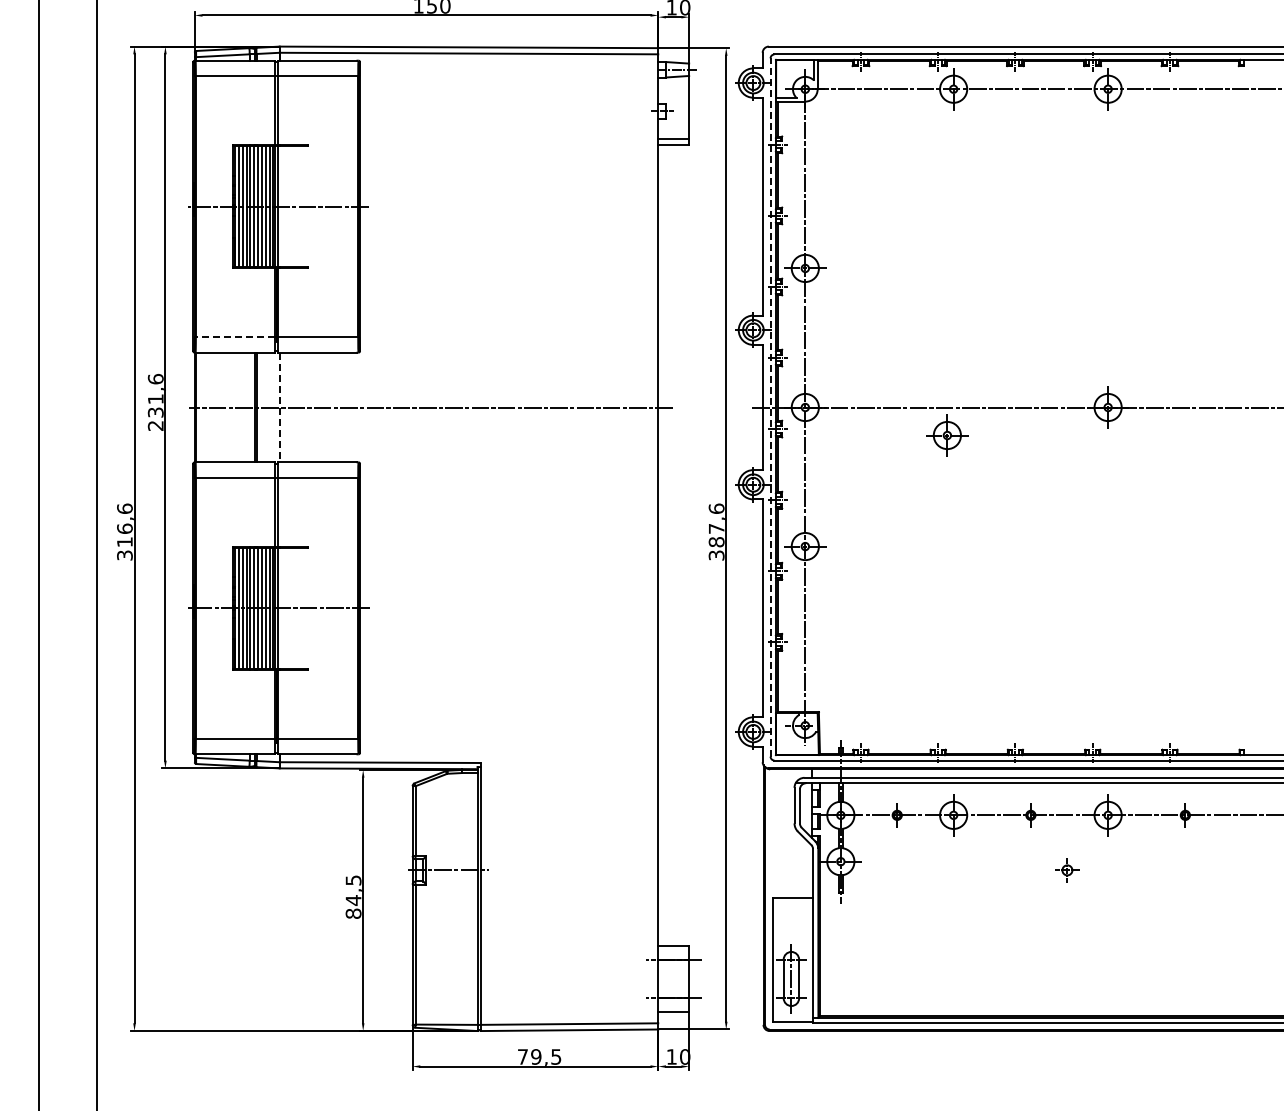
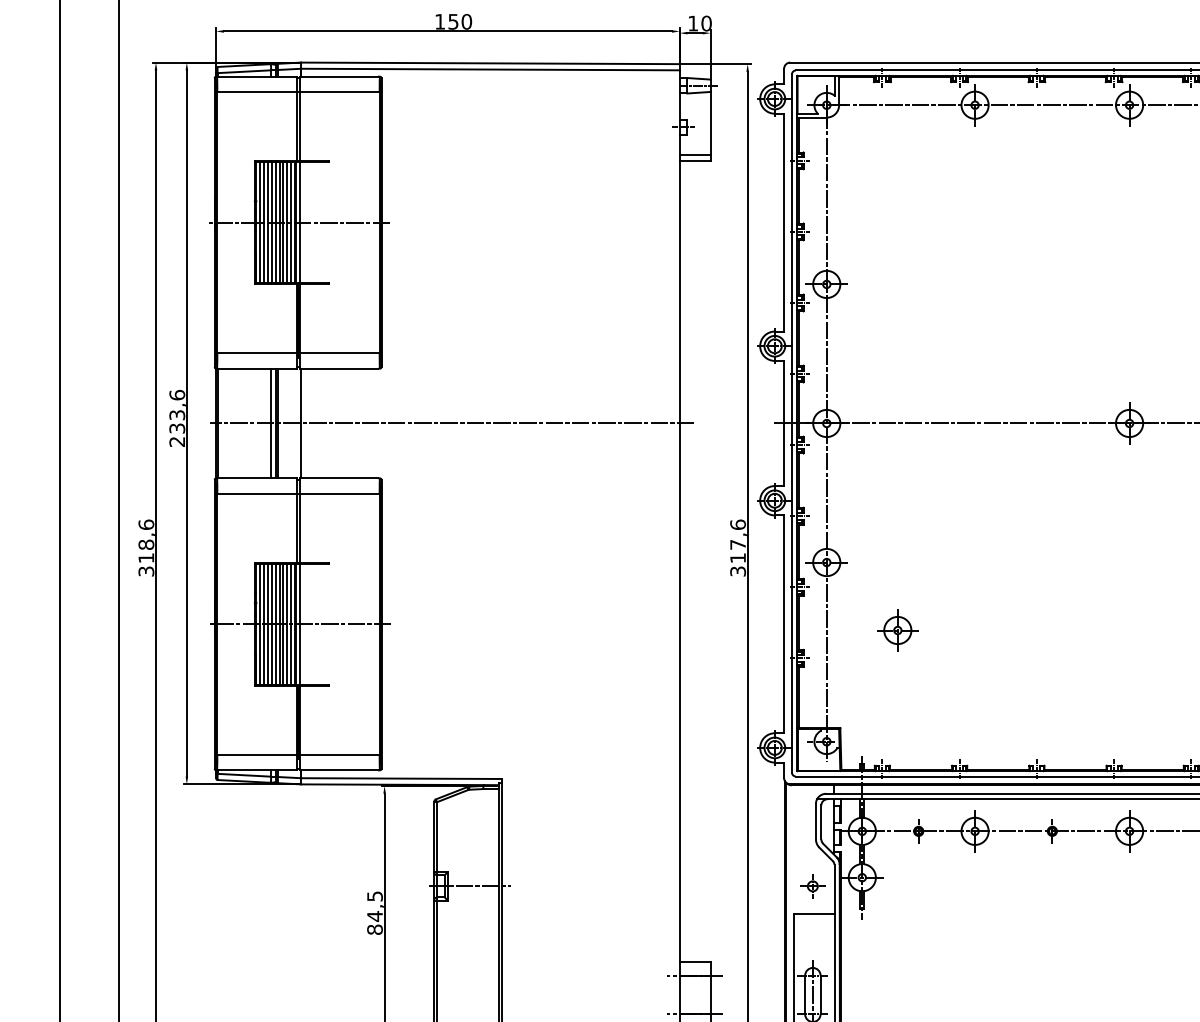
line: (235, 337) -> (256, 353), dashed -> solid
text: (155, 399) -> (176, 415), 231,6 -> 233,6
line: (249, 407) -> (270, 423), added
line: (279, 407) -> (300, 423), dashed -> solid
line: (770, 407) -> (791, 423), dashed -> solid
part: (947, 435) -> (897, 630), moved
text: (124, 528) -> (145, 544), 316,6 -> 318,6
text: (716, 542) -> (737, 558), 387,6 -> 317,6
part: (1067, 870) -> (812, 886), moved

